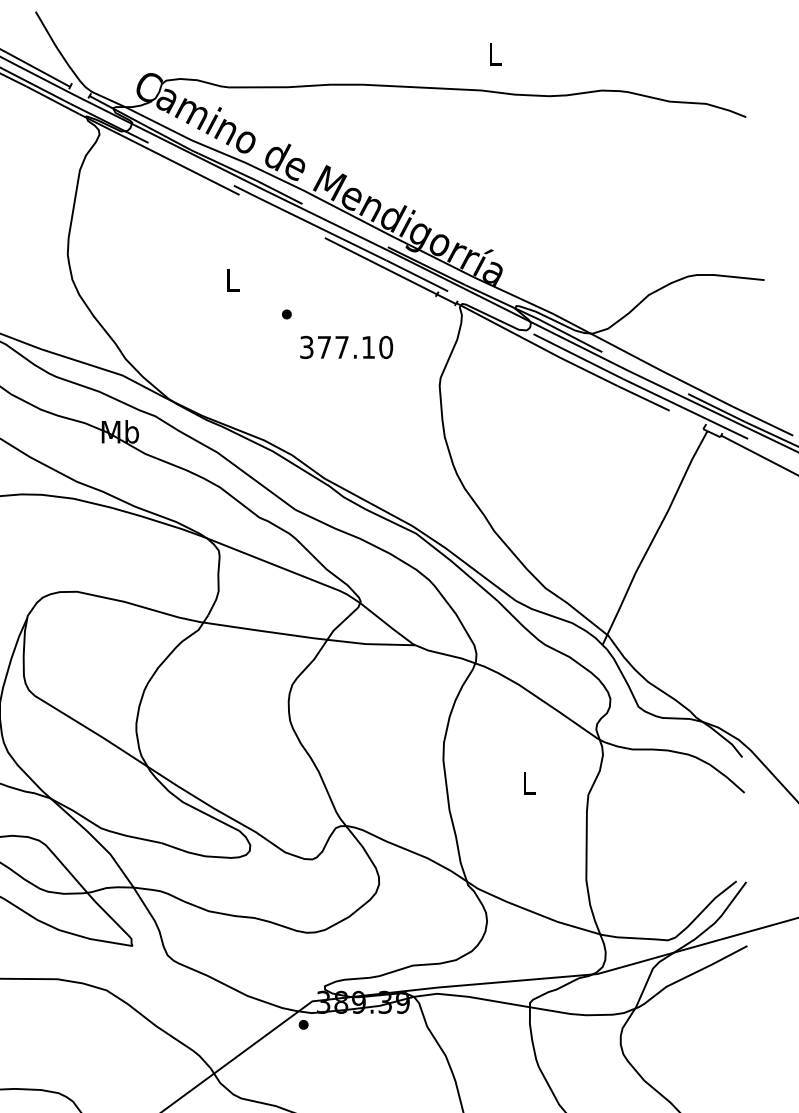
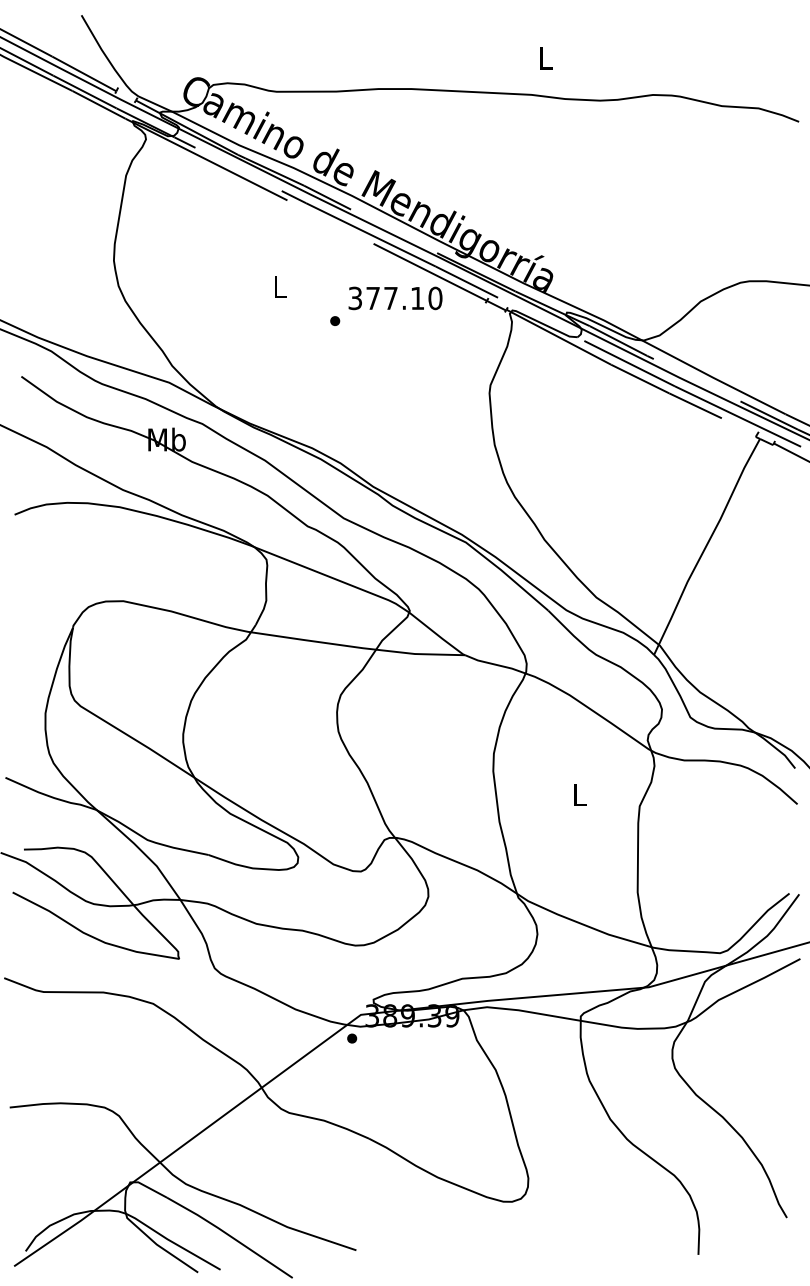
text: (346, 347) -> (395, 298), moved

